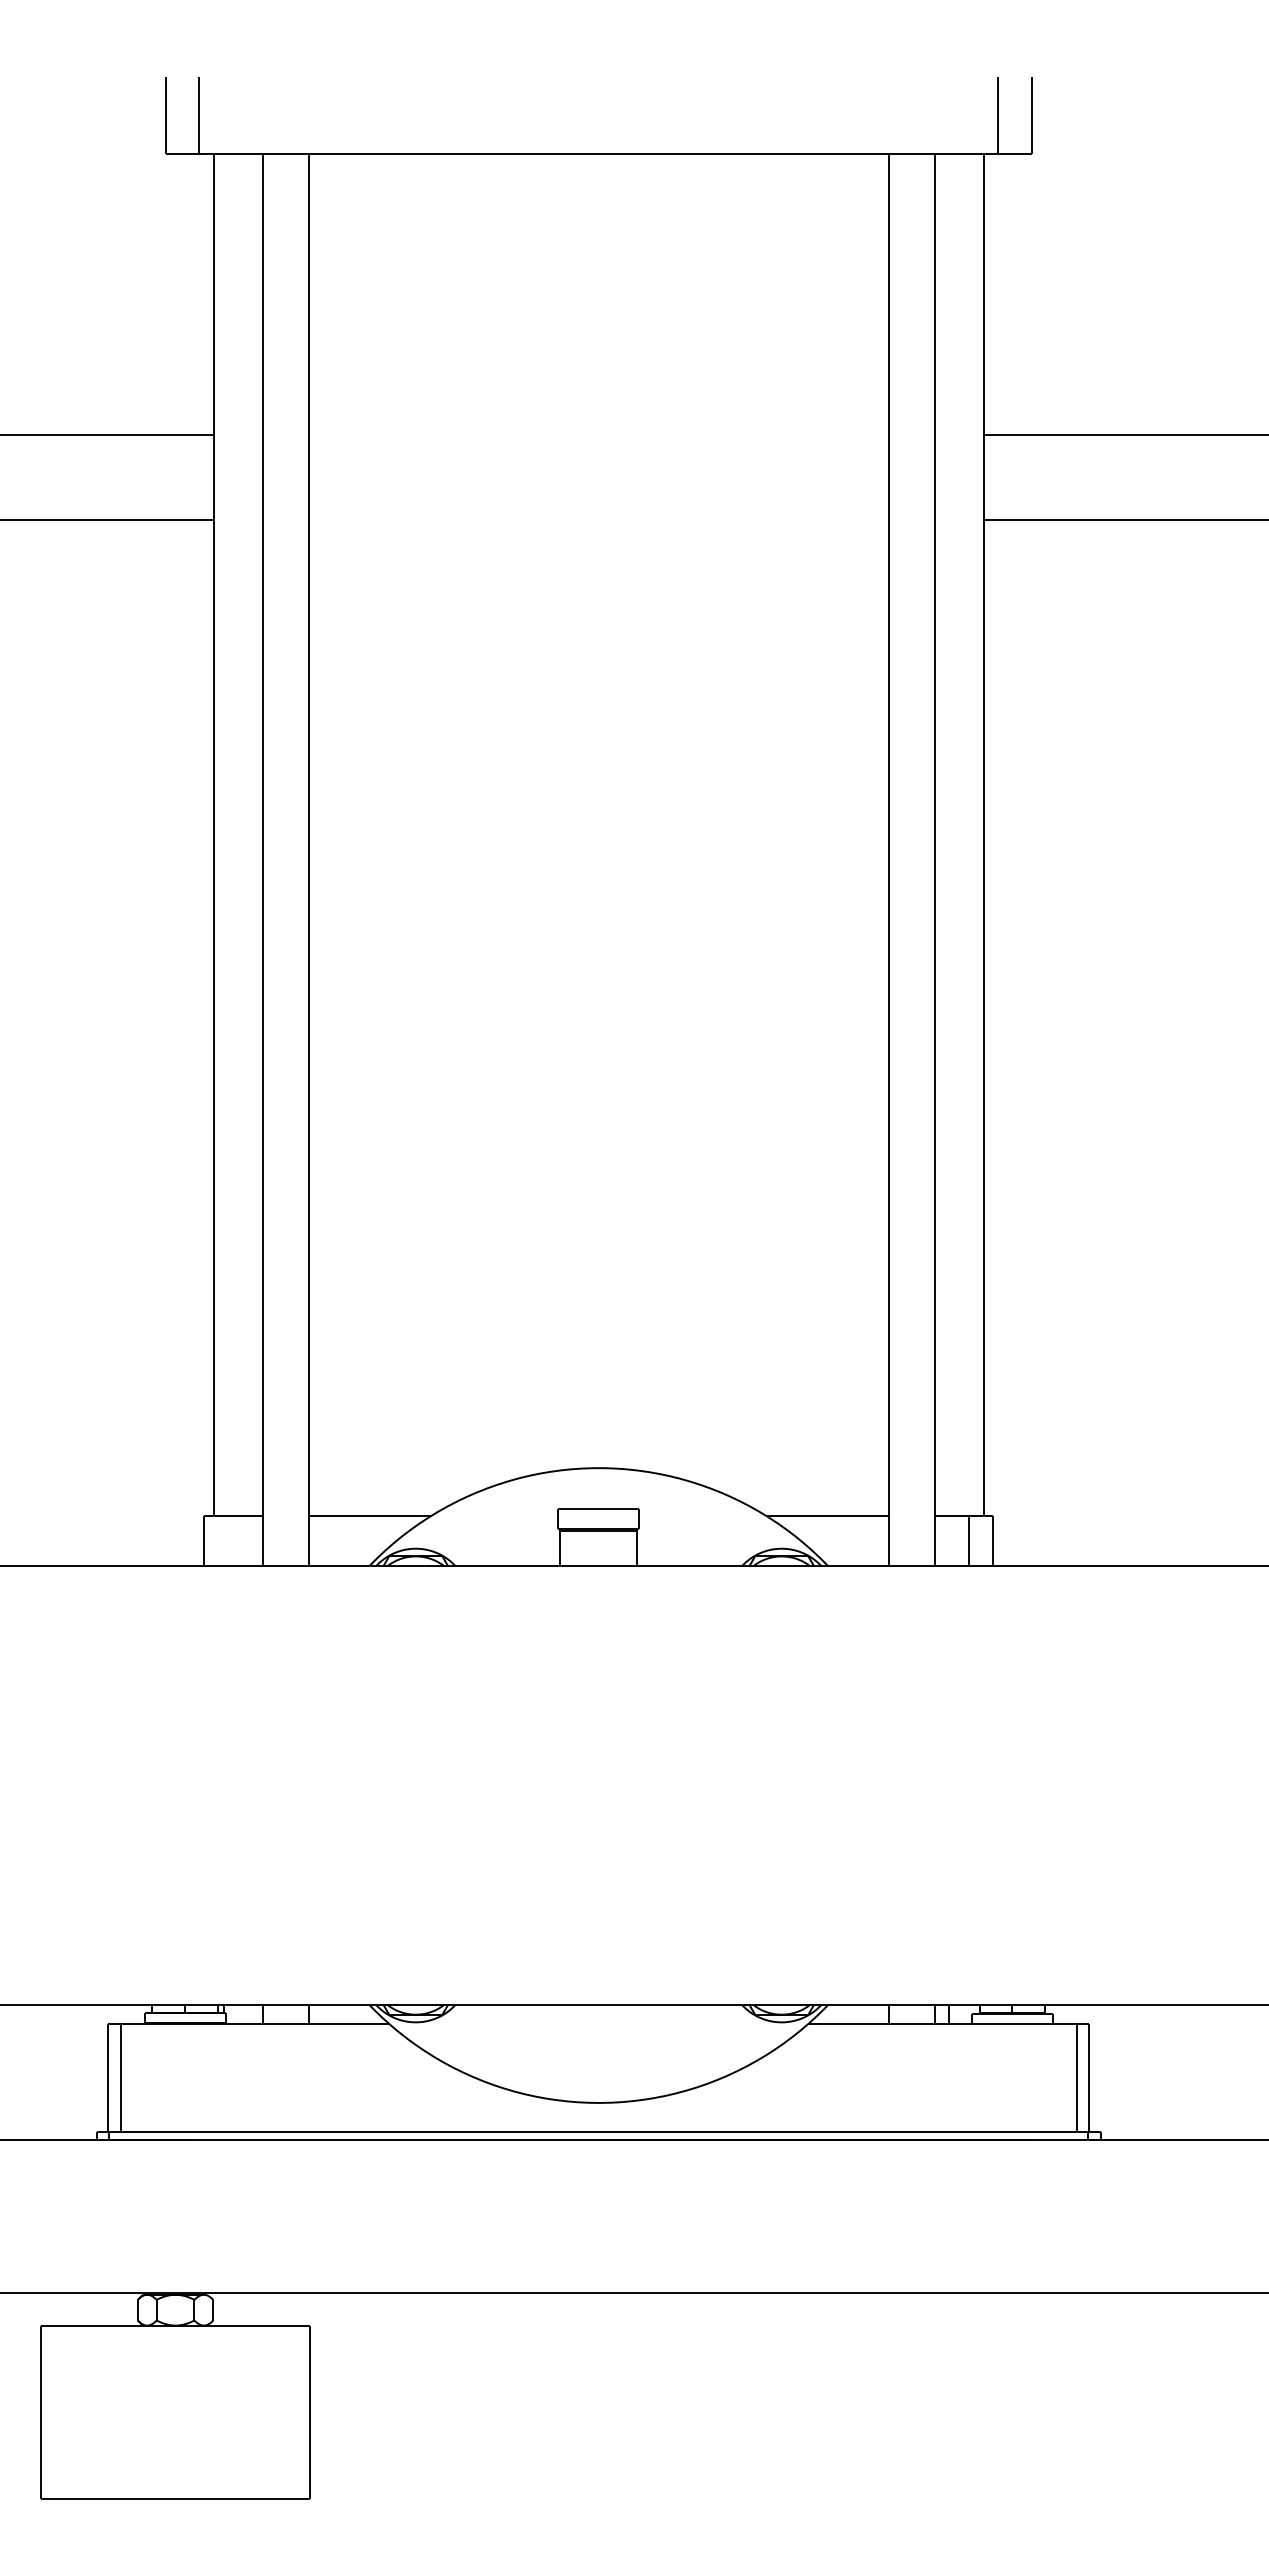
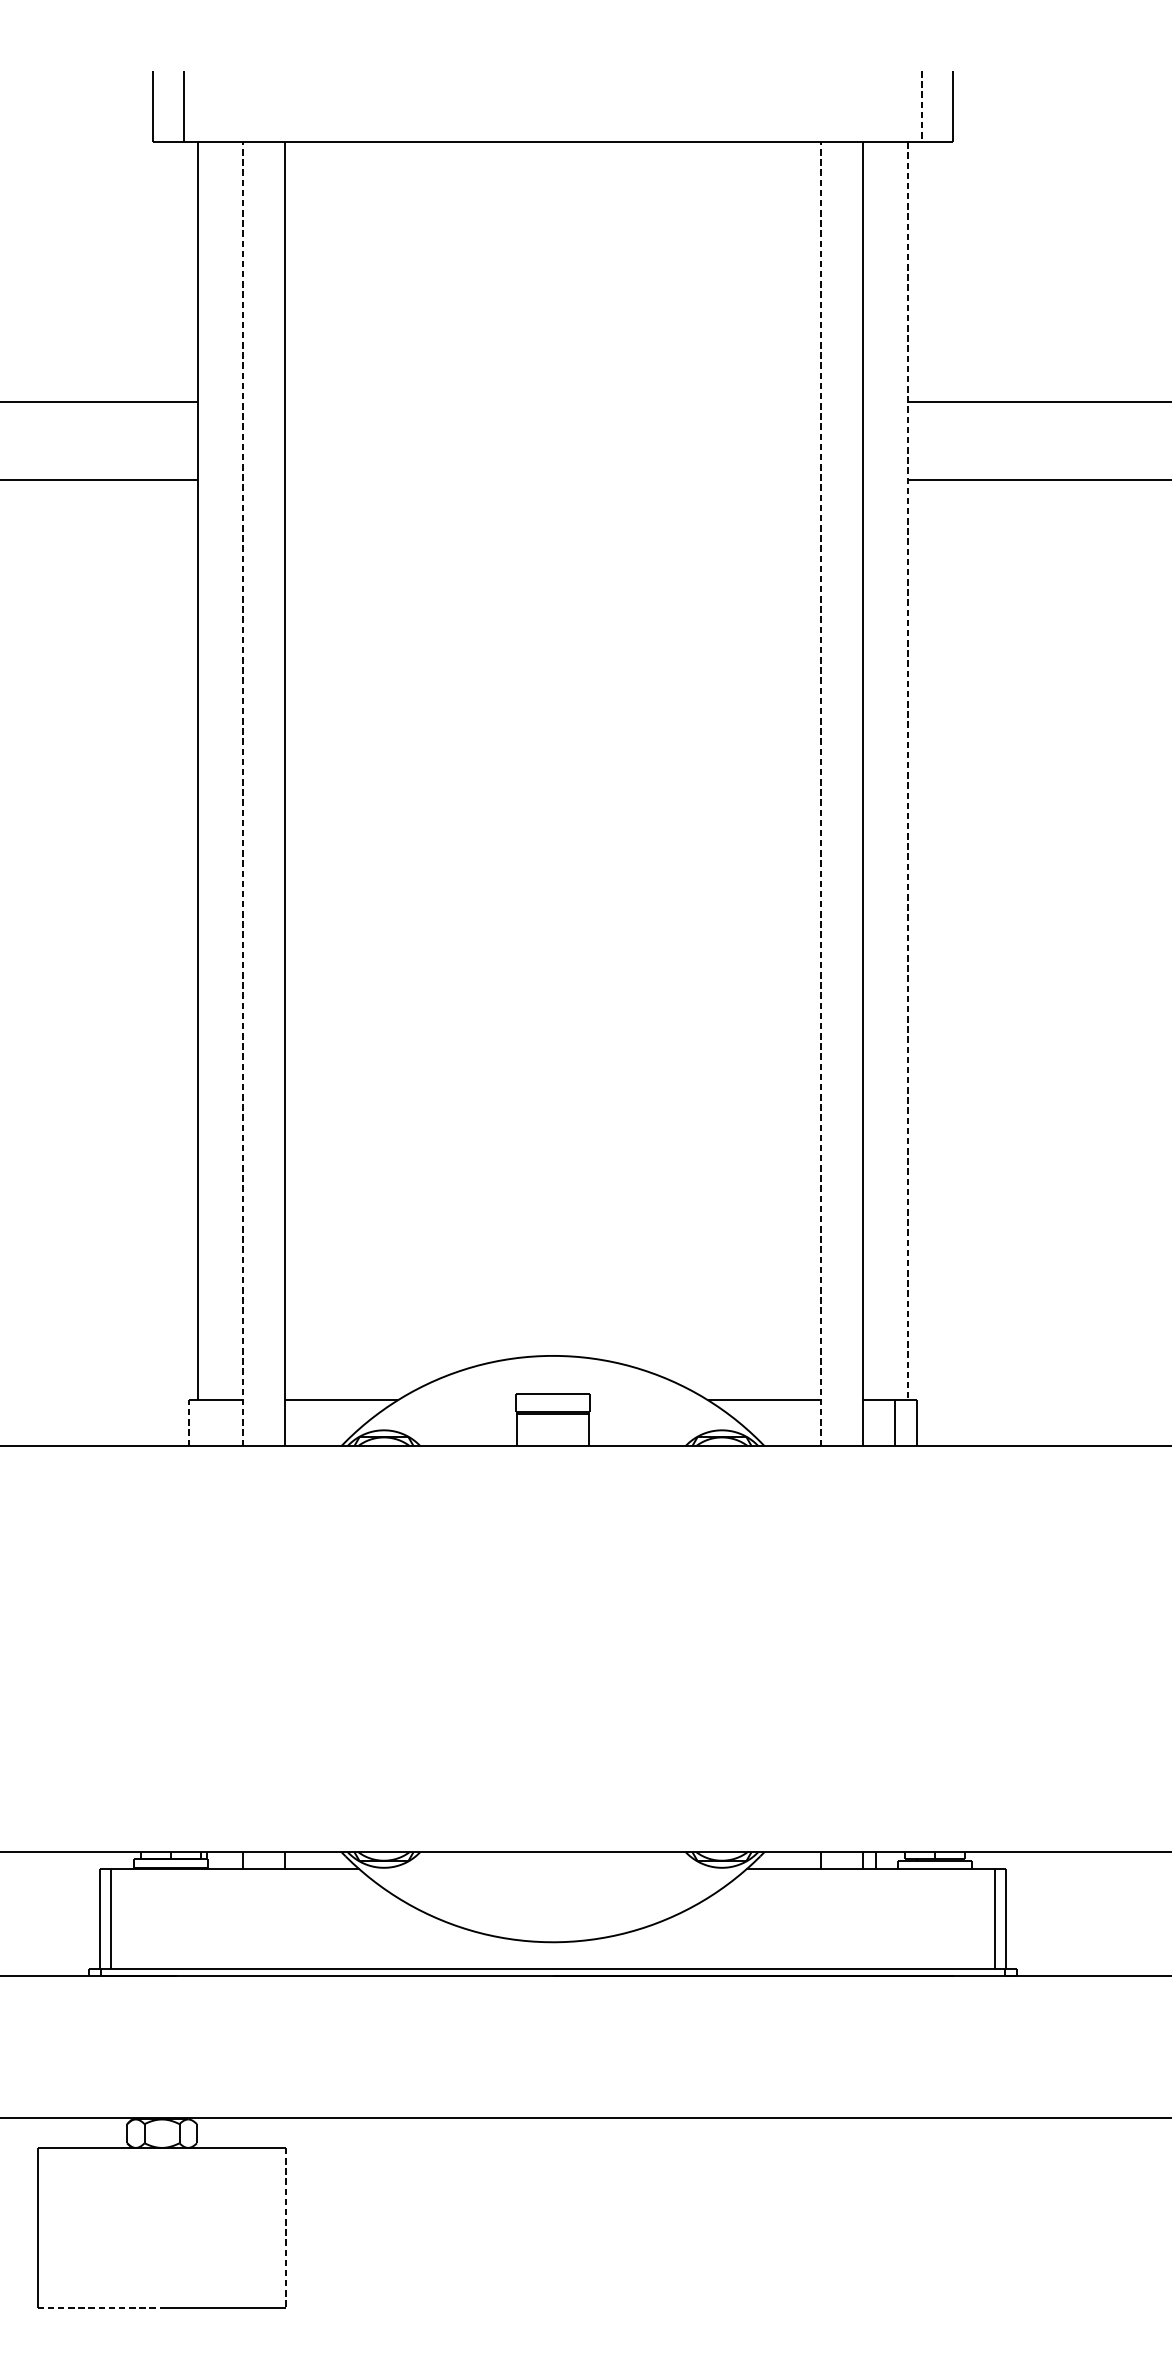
line: (998, 116) -> (922, 107), solid -> dashed
line: (983, 835) -> (908, 771), solid -> dashed
line: (262, 859) -> (242, 793), solid -> dashed
line: (888, 859) -> (820, 793), solid -> dashed
line: (204, 1540) -> (188, 1422), solid -> dashed
line: (310, 2412) -> (286, 2228), solid -> dashed
line: (108, 2498) -> (100, 2307), solid -> dashed

